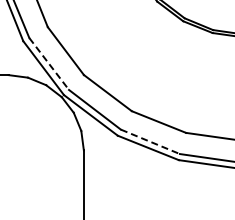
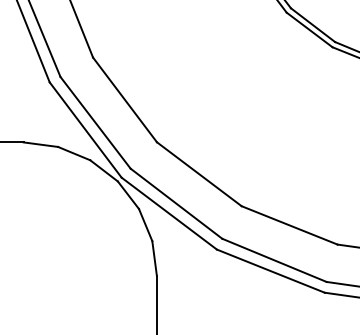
line: (49, 64) -> (96, 123), dashed -> solid
line: (150, 141) -> (274, 259), dashed -> solid

